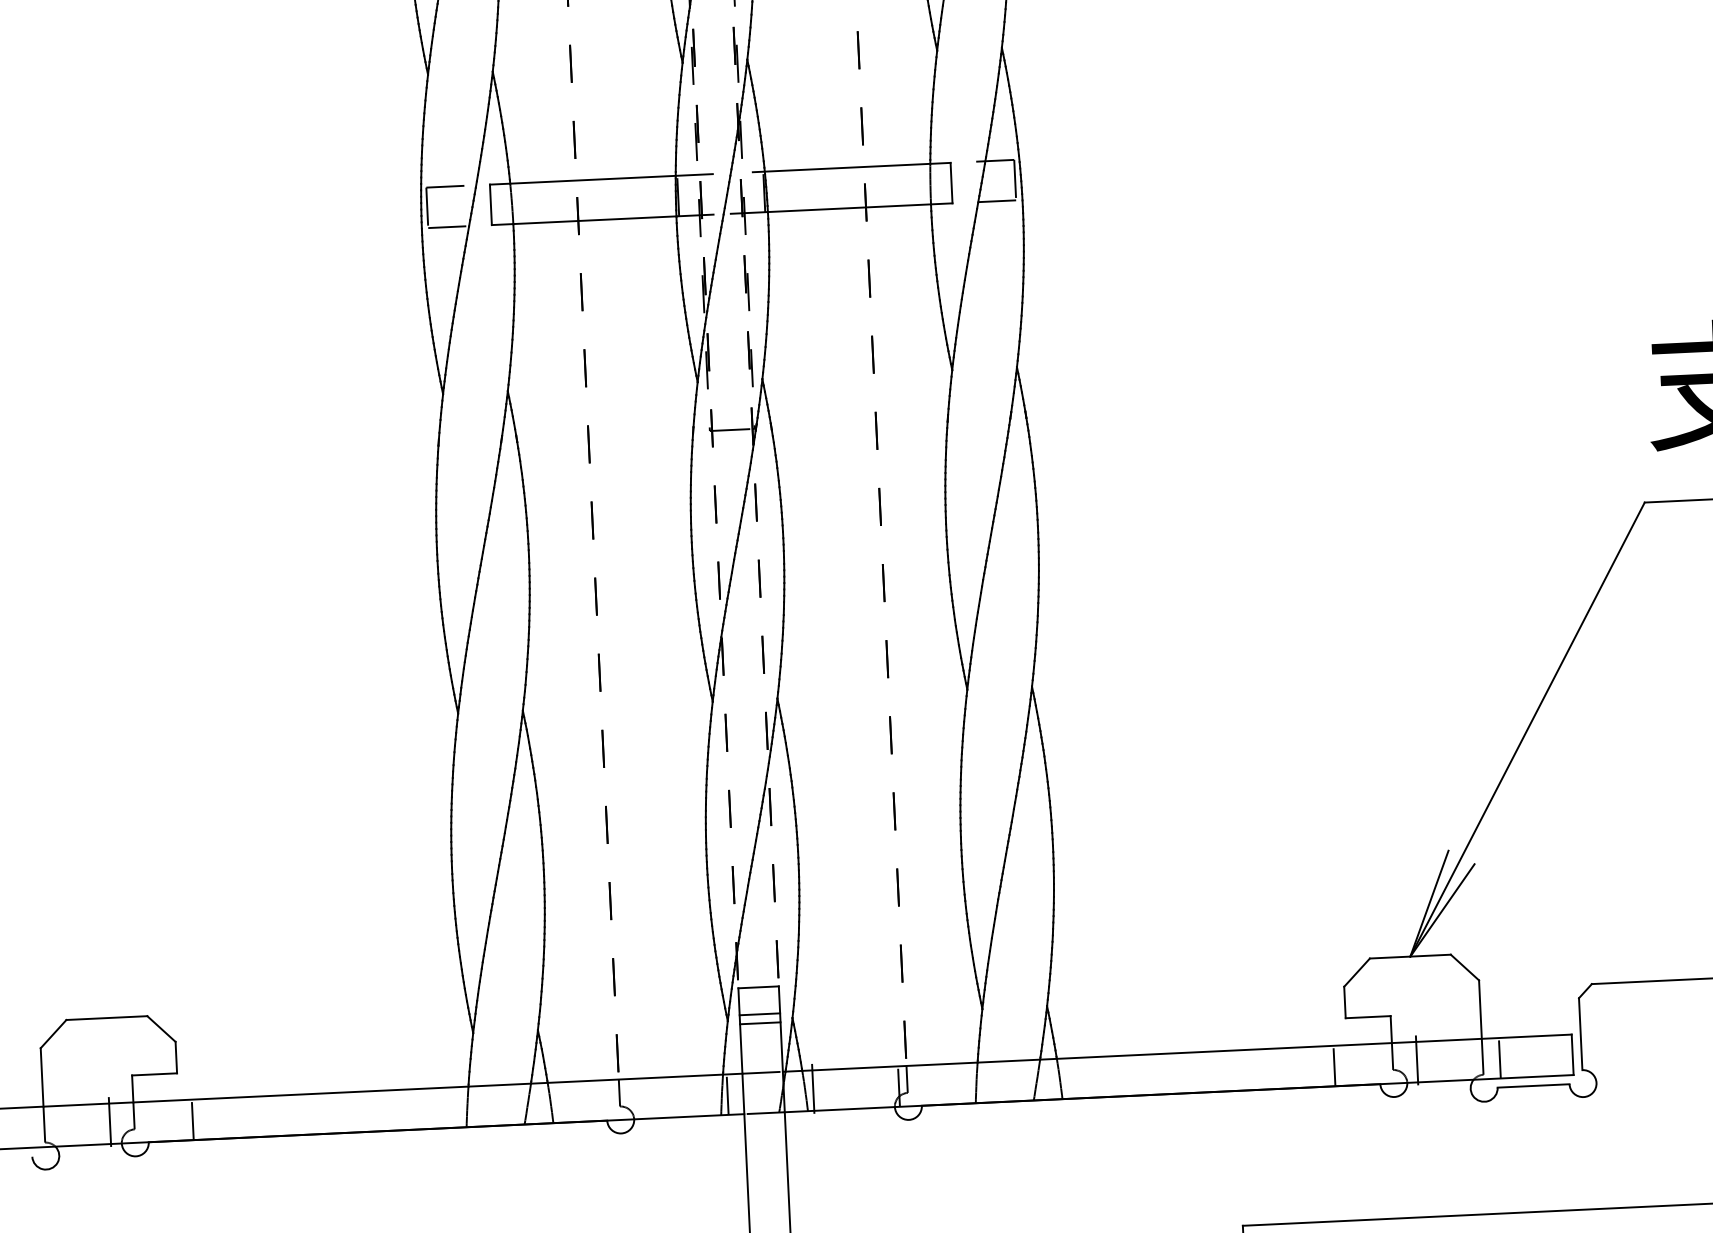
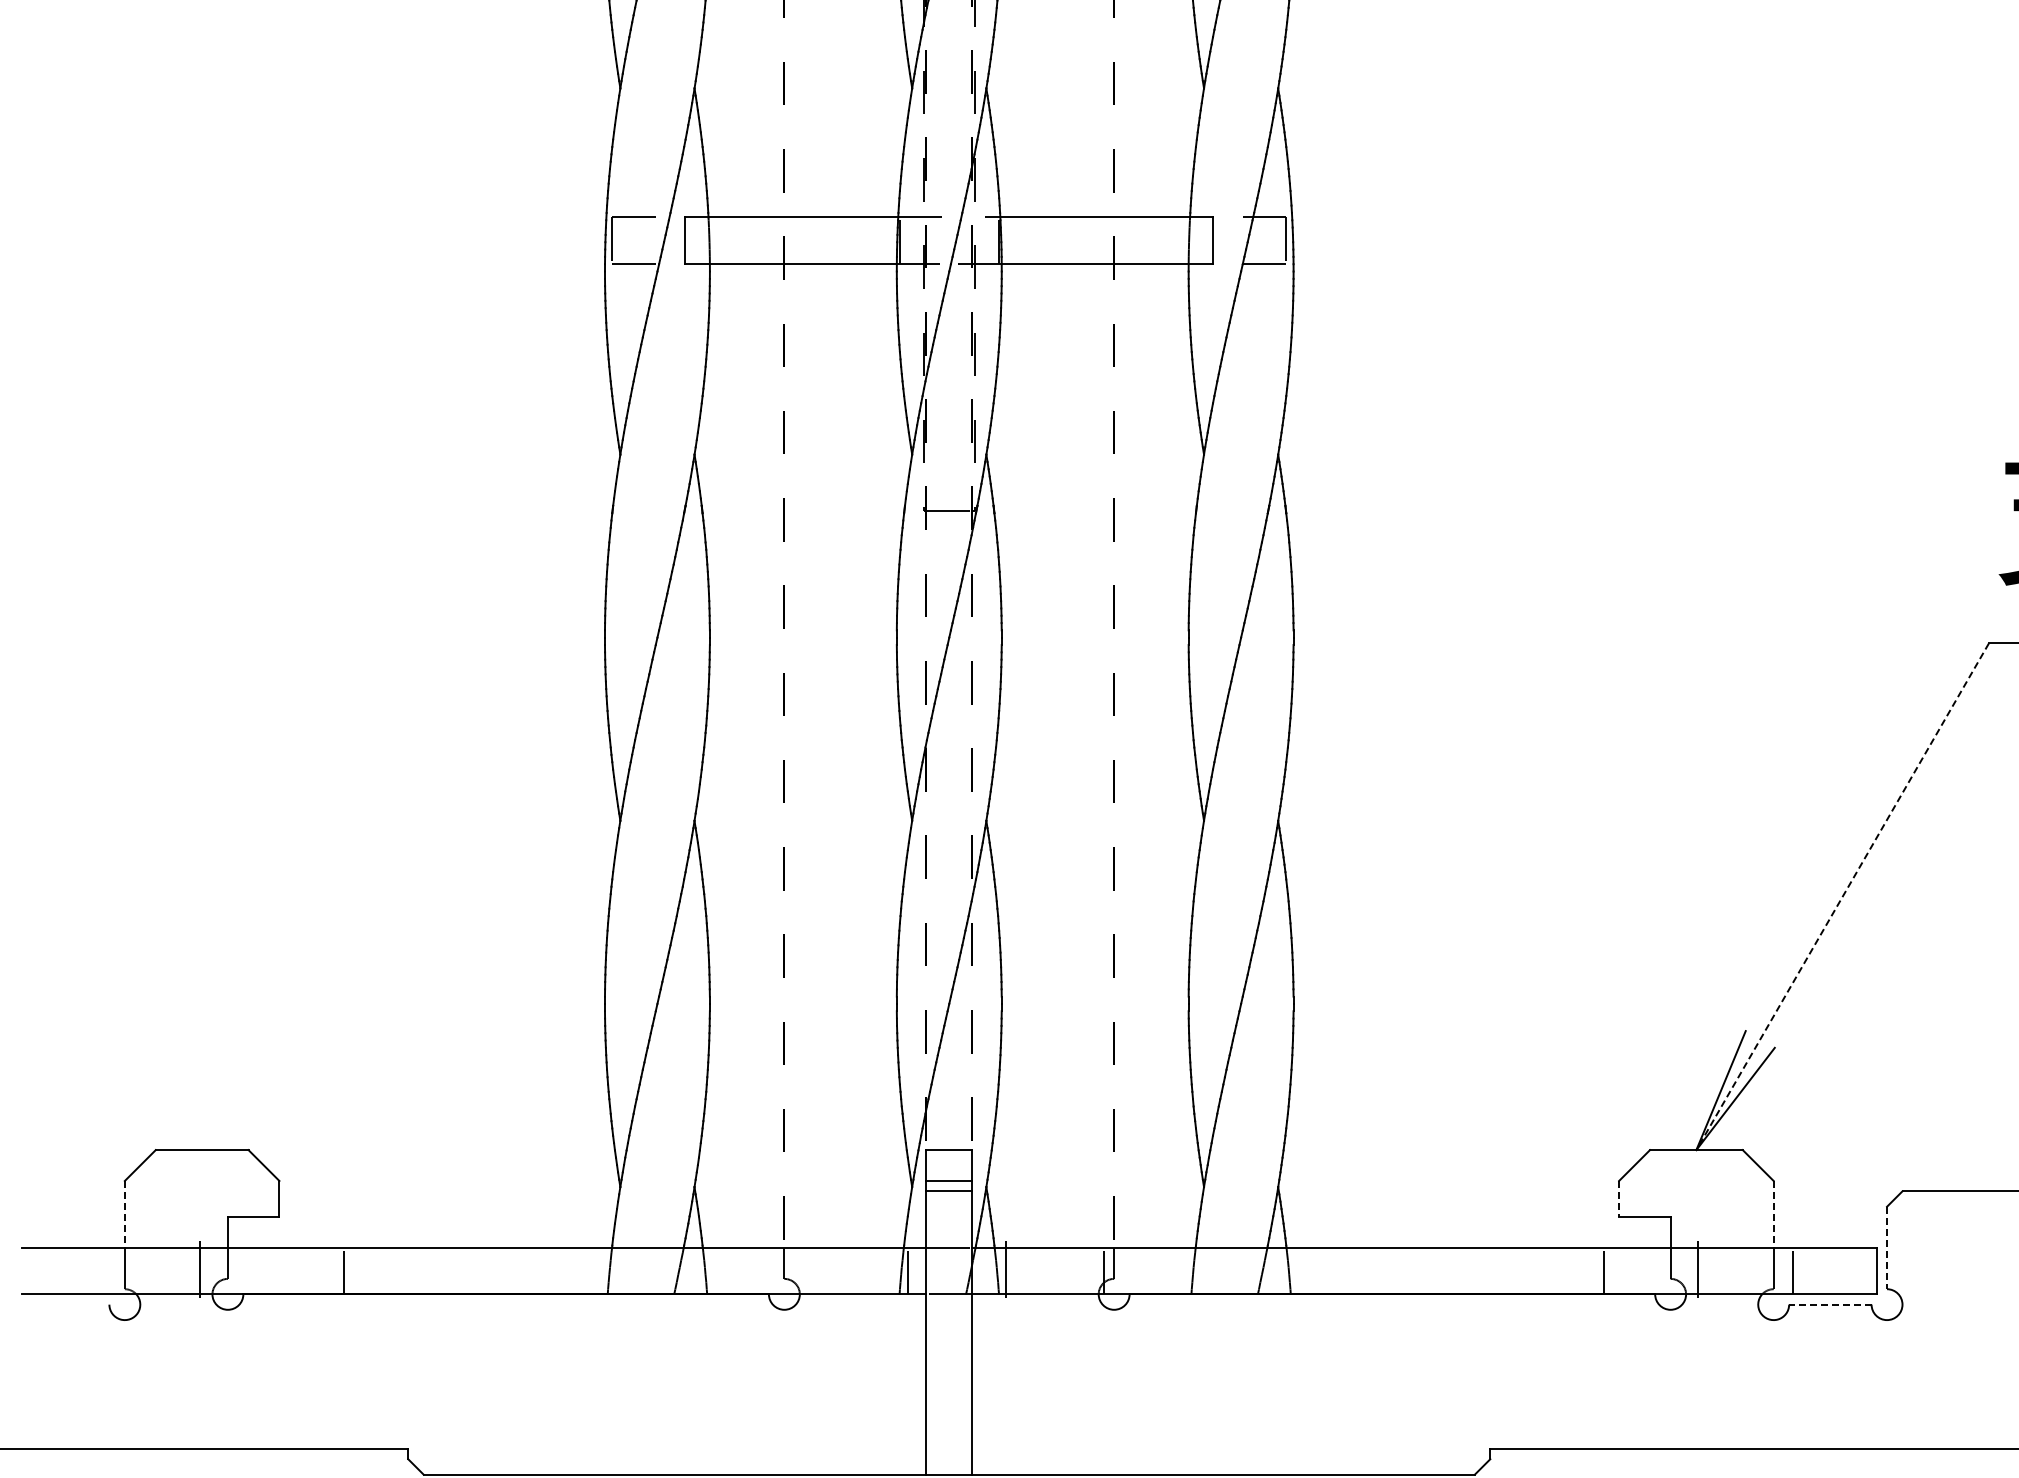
line: (1527, 729) -> (1842, 896), solid -> dashed
line: (1345, 1002) -> (1619, 1199), solid -> dashed
line: (1480, 1009) -> (1773, 1214), solid -> dashed
line: (1581, 1034) -> (1887, 1248), solid -> dashed
line: (41, 1077) -> (124, 1214), solid -> dashed
line: (1532, 1085) -> (1829, 1304), solid -> dashed
line: (192, 1119) -> (343, 1270), moved

